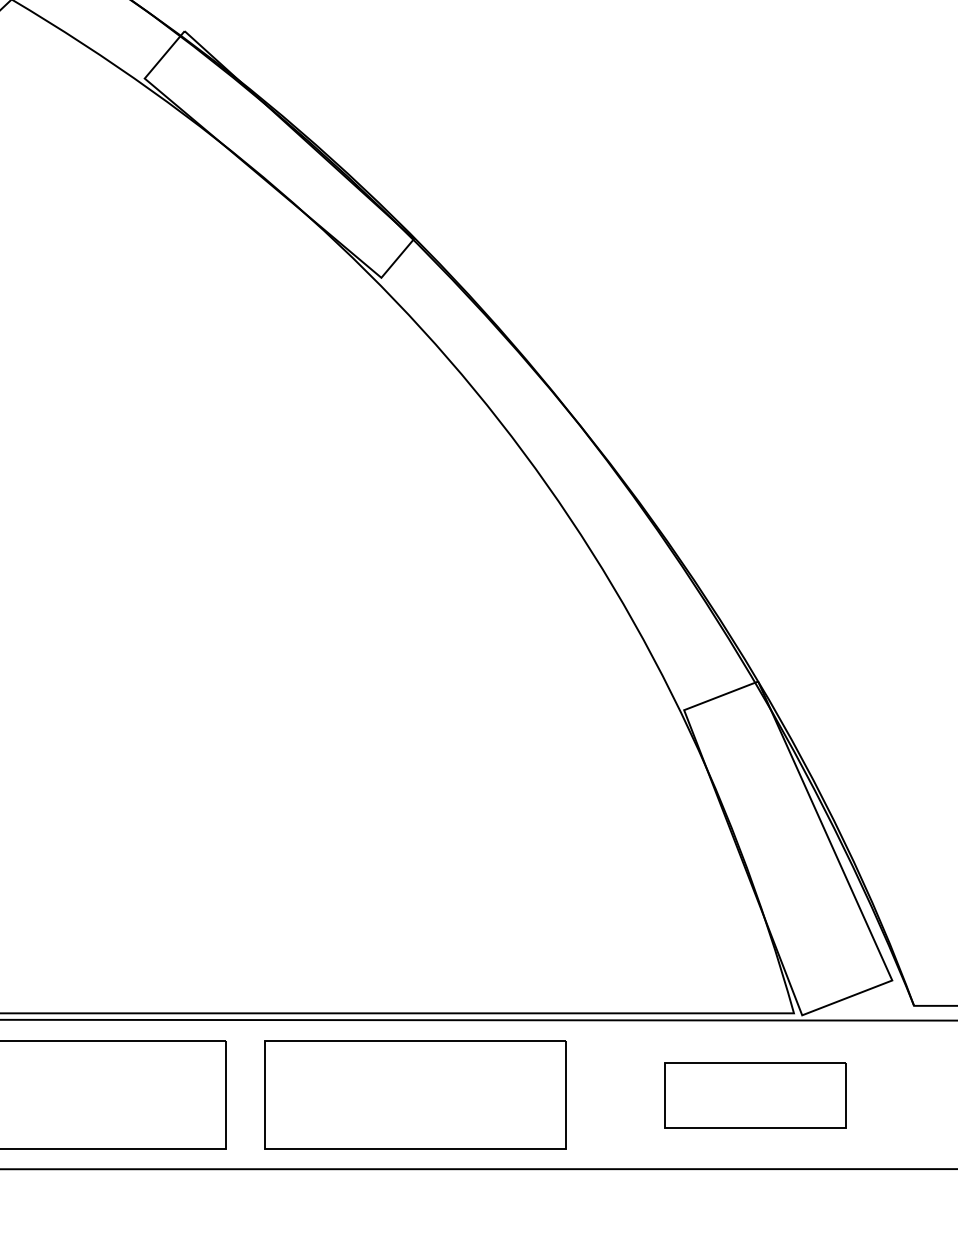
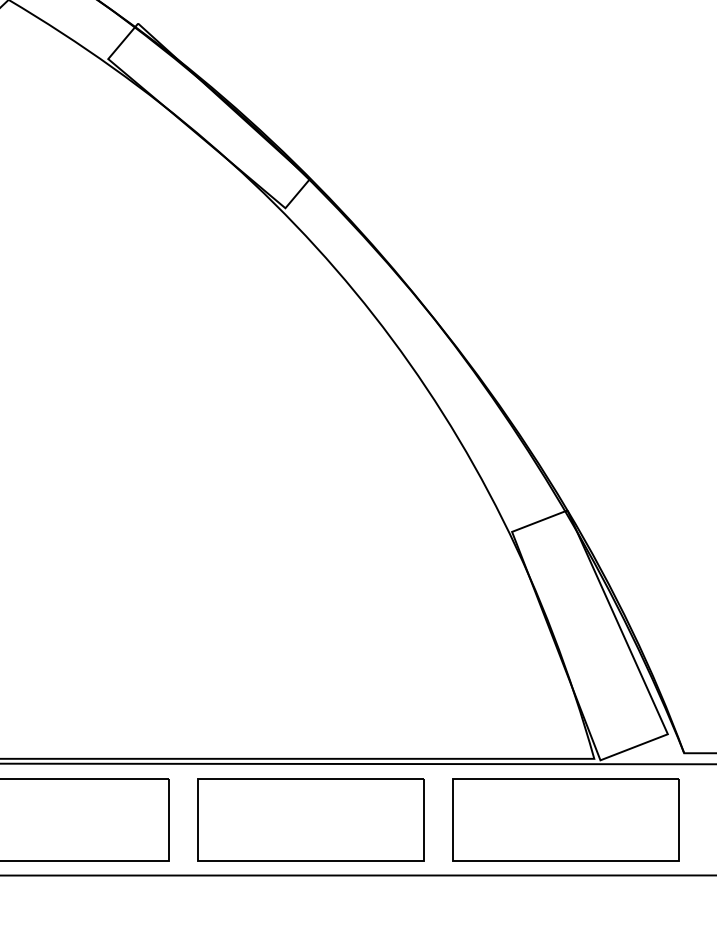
part: (755, 1094) -> (565, 819), size x1.67

